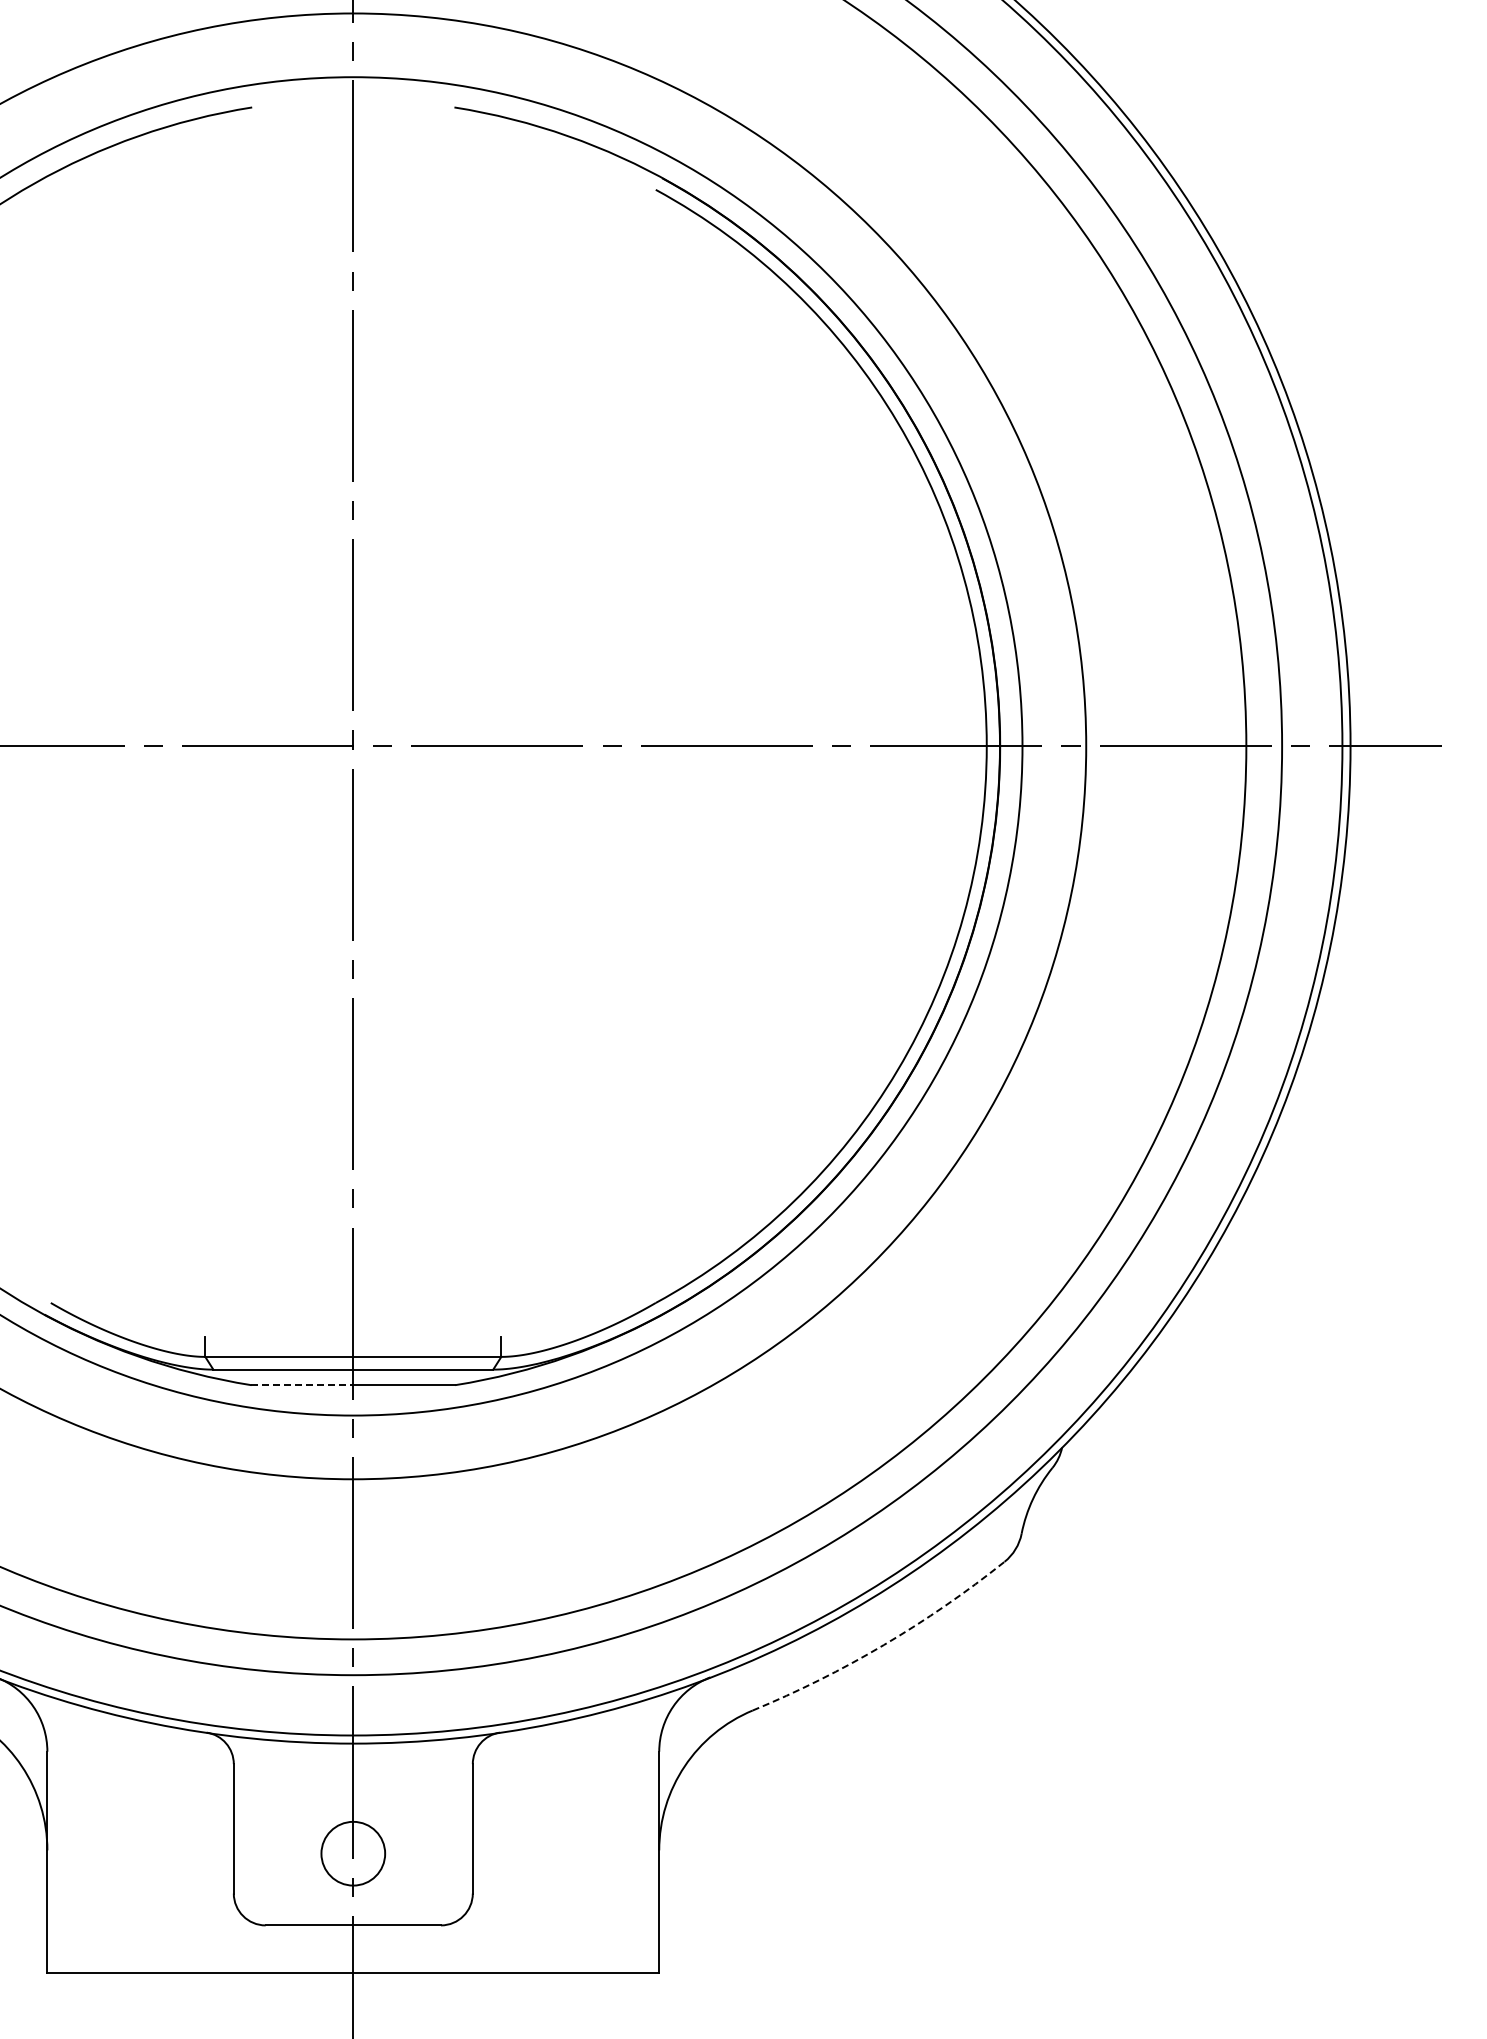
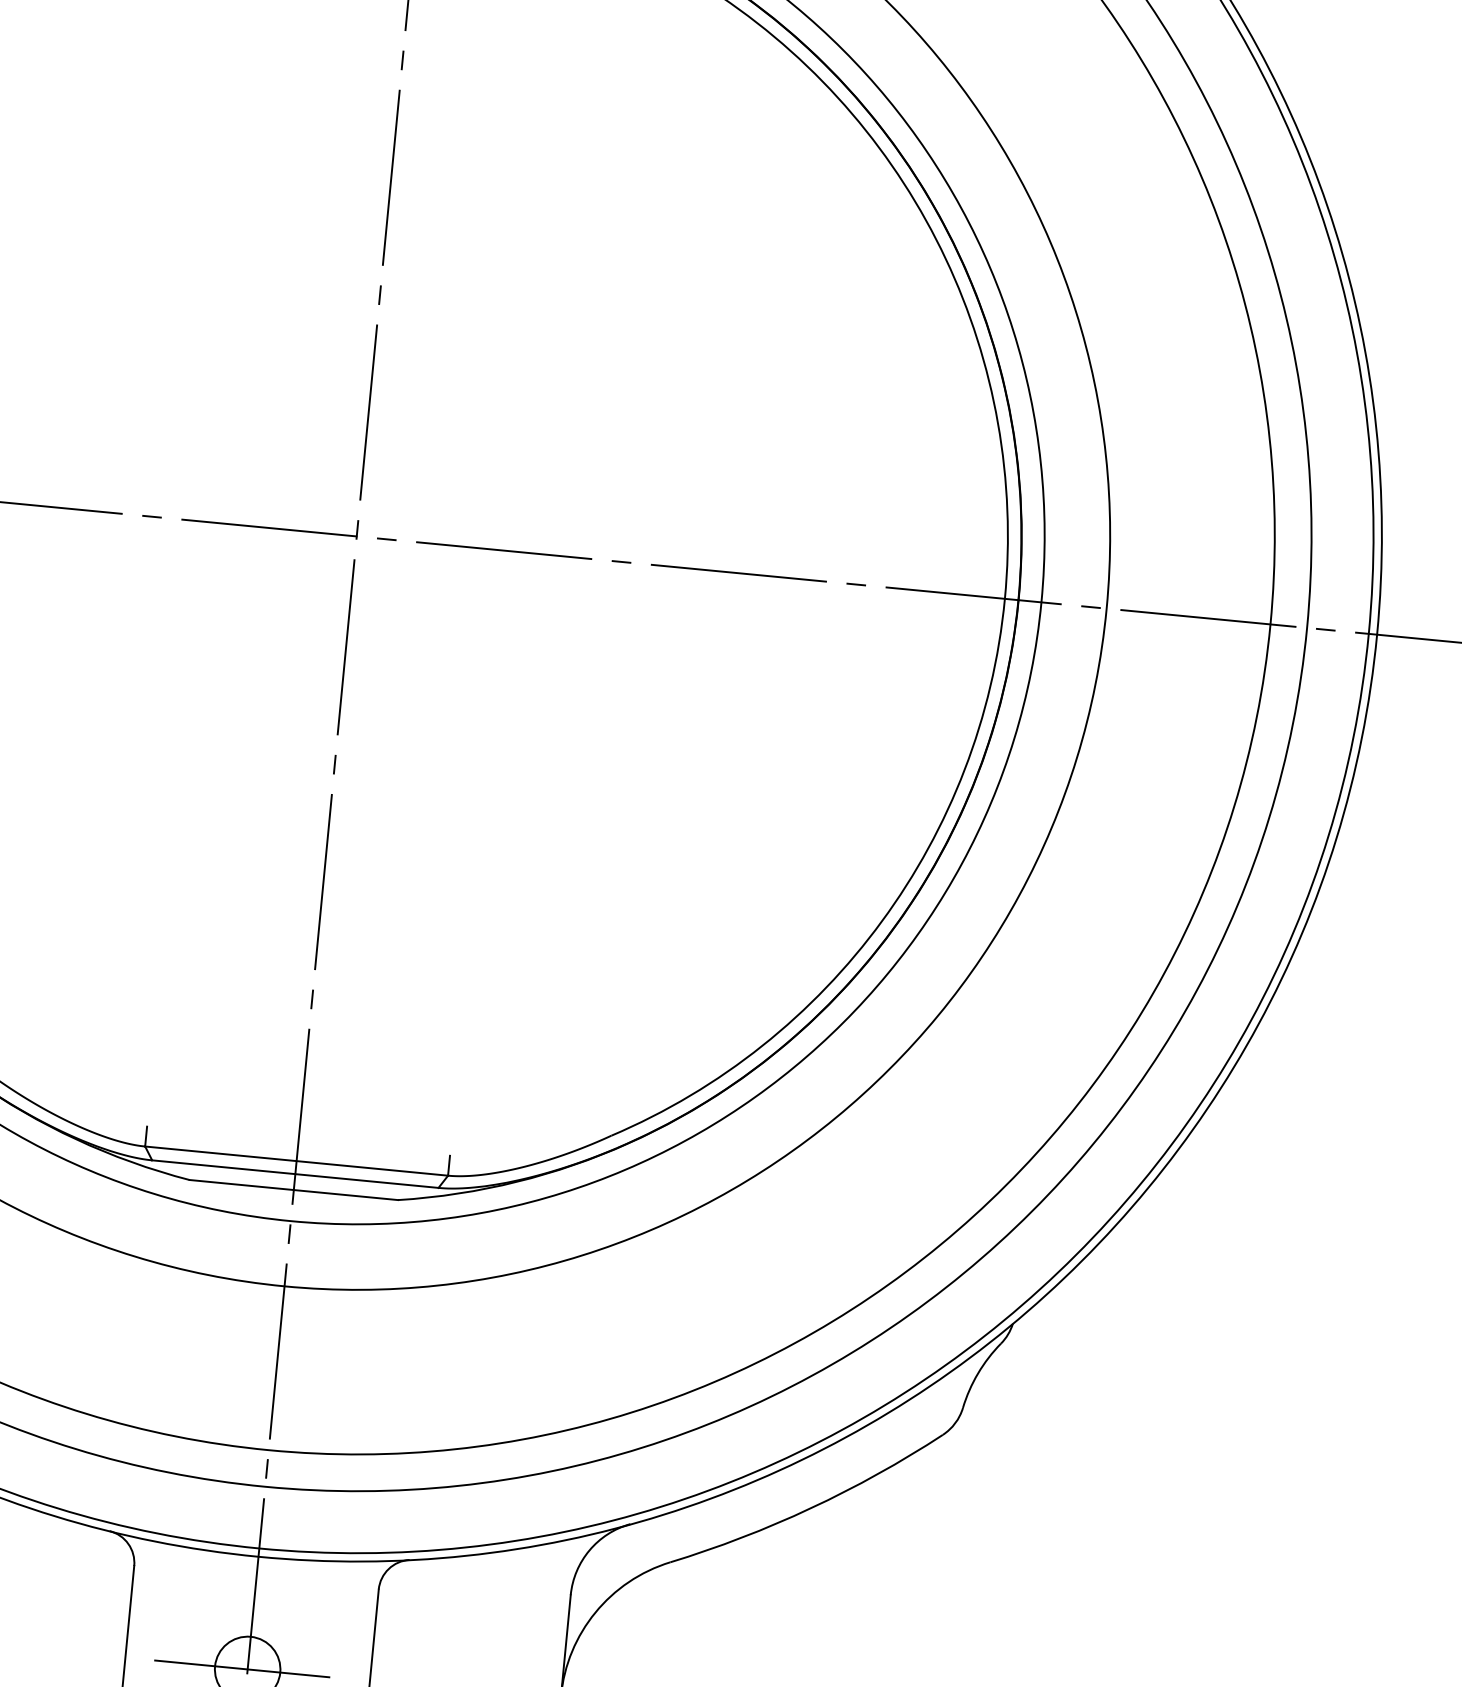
line: (302, 1385) -> (241, 1185), dashed -> solid
arc: (883, 1645) -> (810, 1508), dashed -> solid
line: (352, 1853) -> (246, 1669), added

